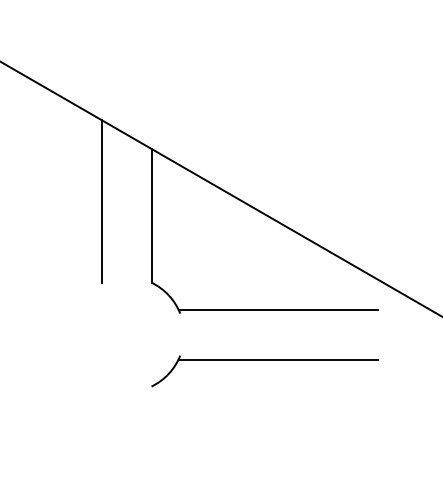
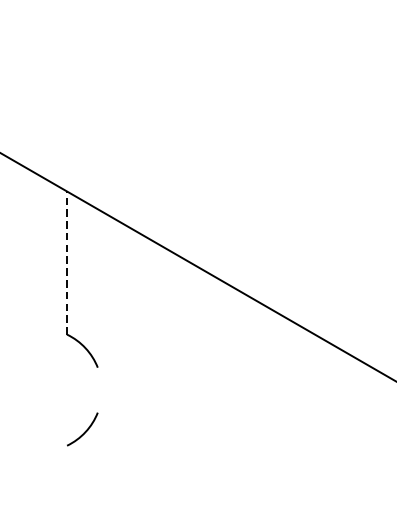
line: (101, 201) -> (13, 247), removed
line: (151, 215) -> (67, 262), solid -> dashed
line: (277, 309) -> (201, 363), removed
line: (277, 359) -> (201, 416), removed

